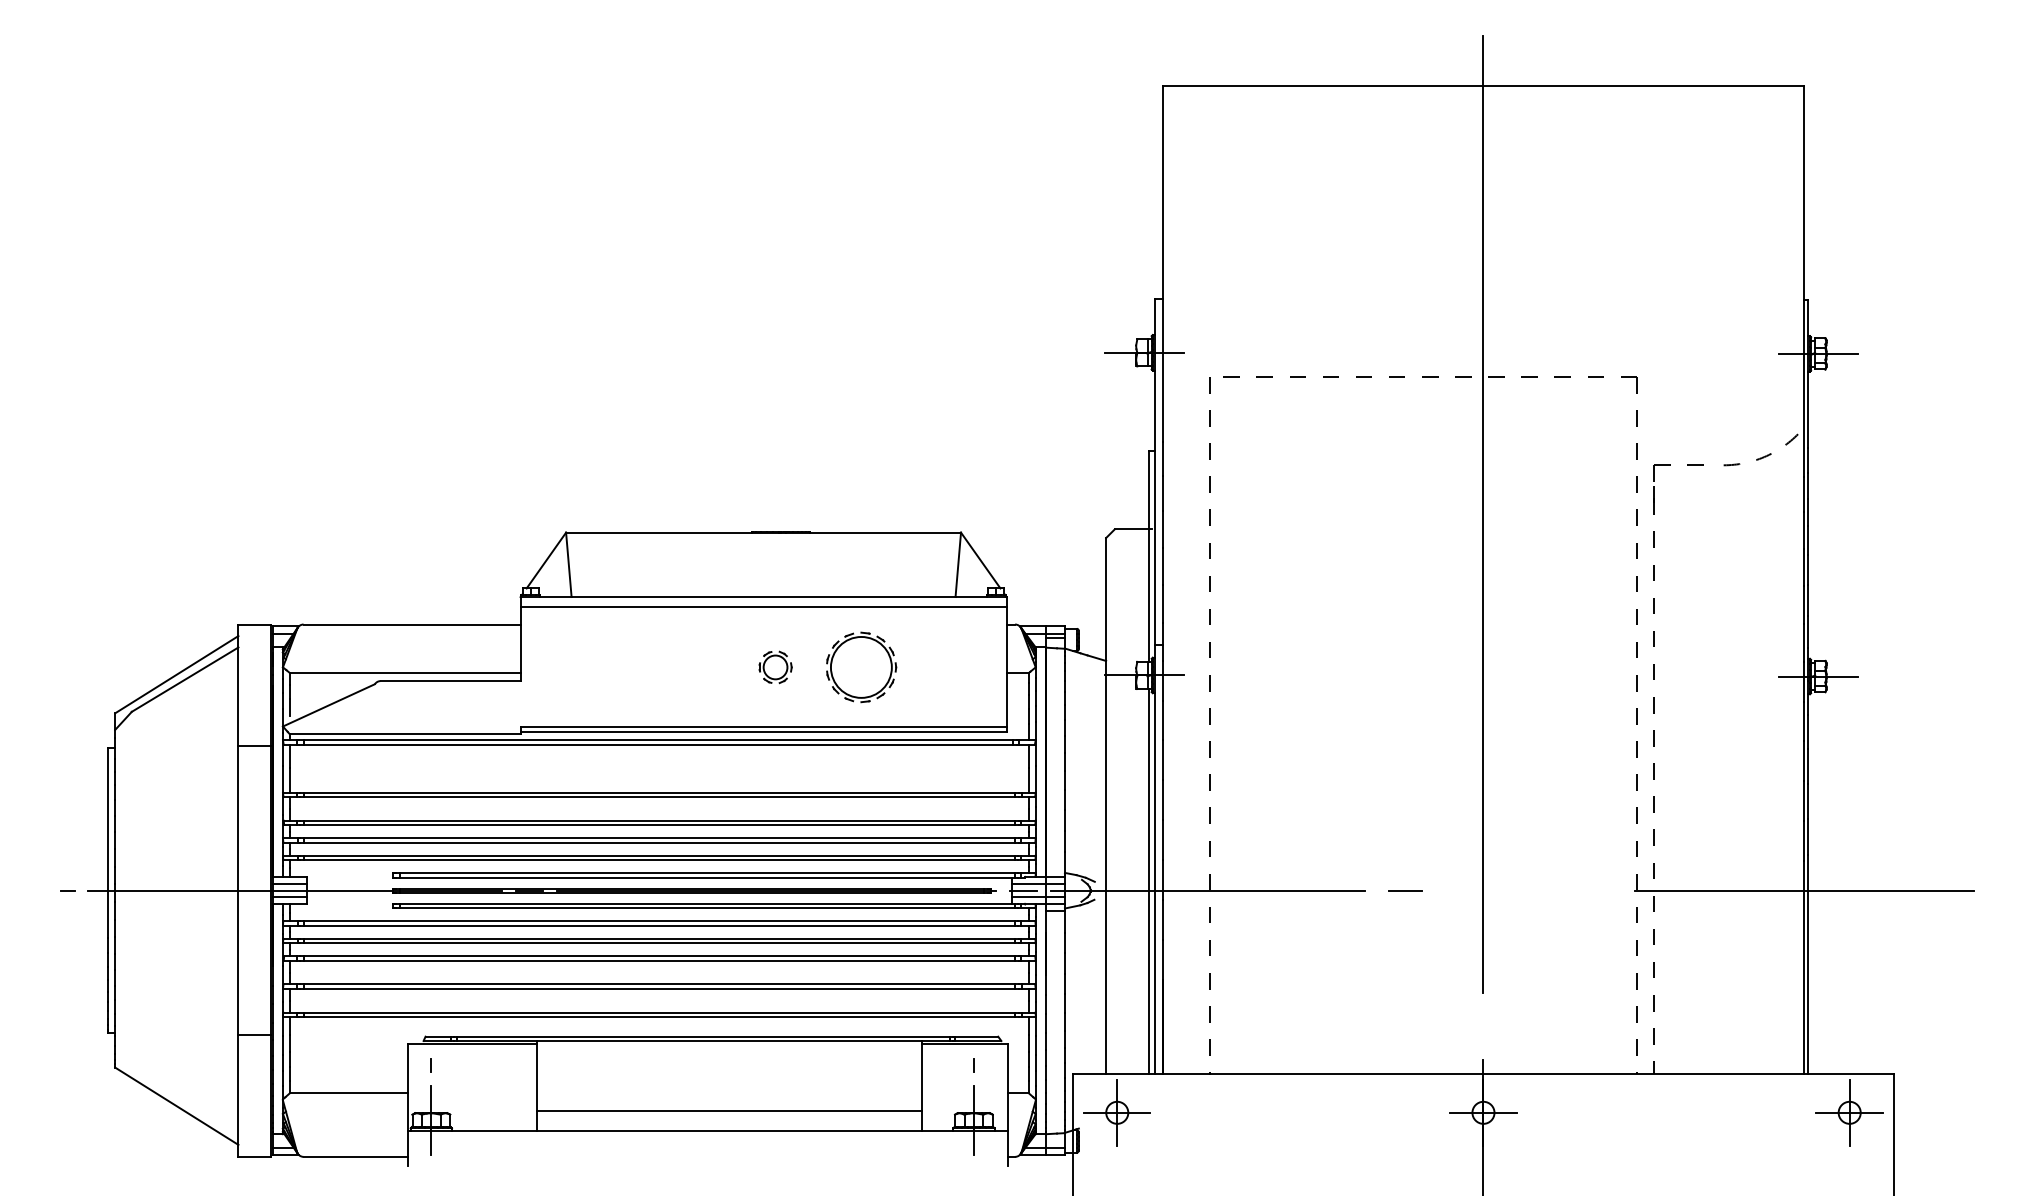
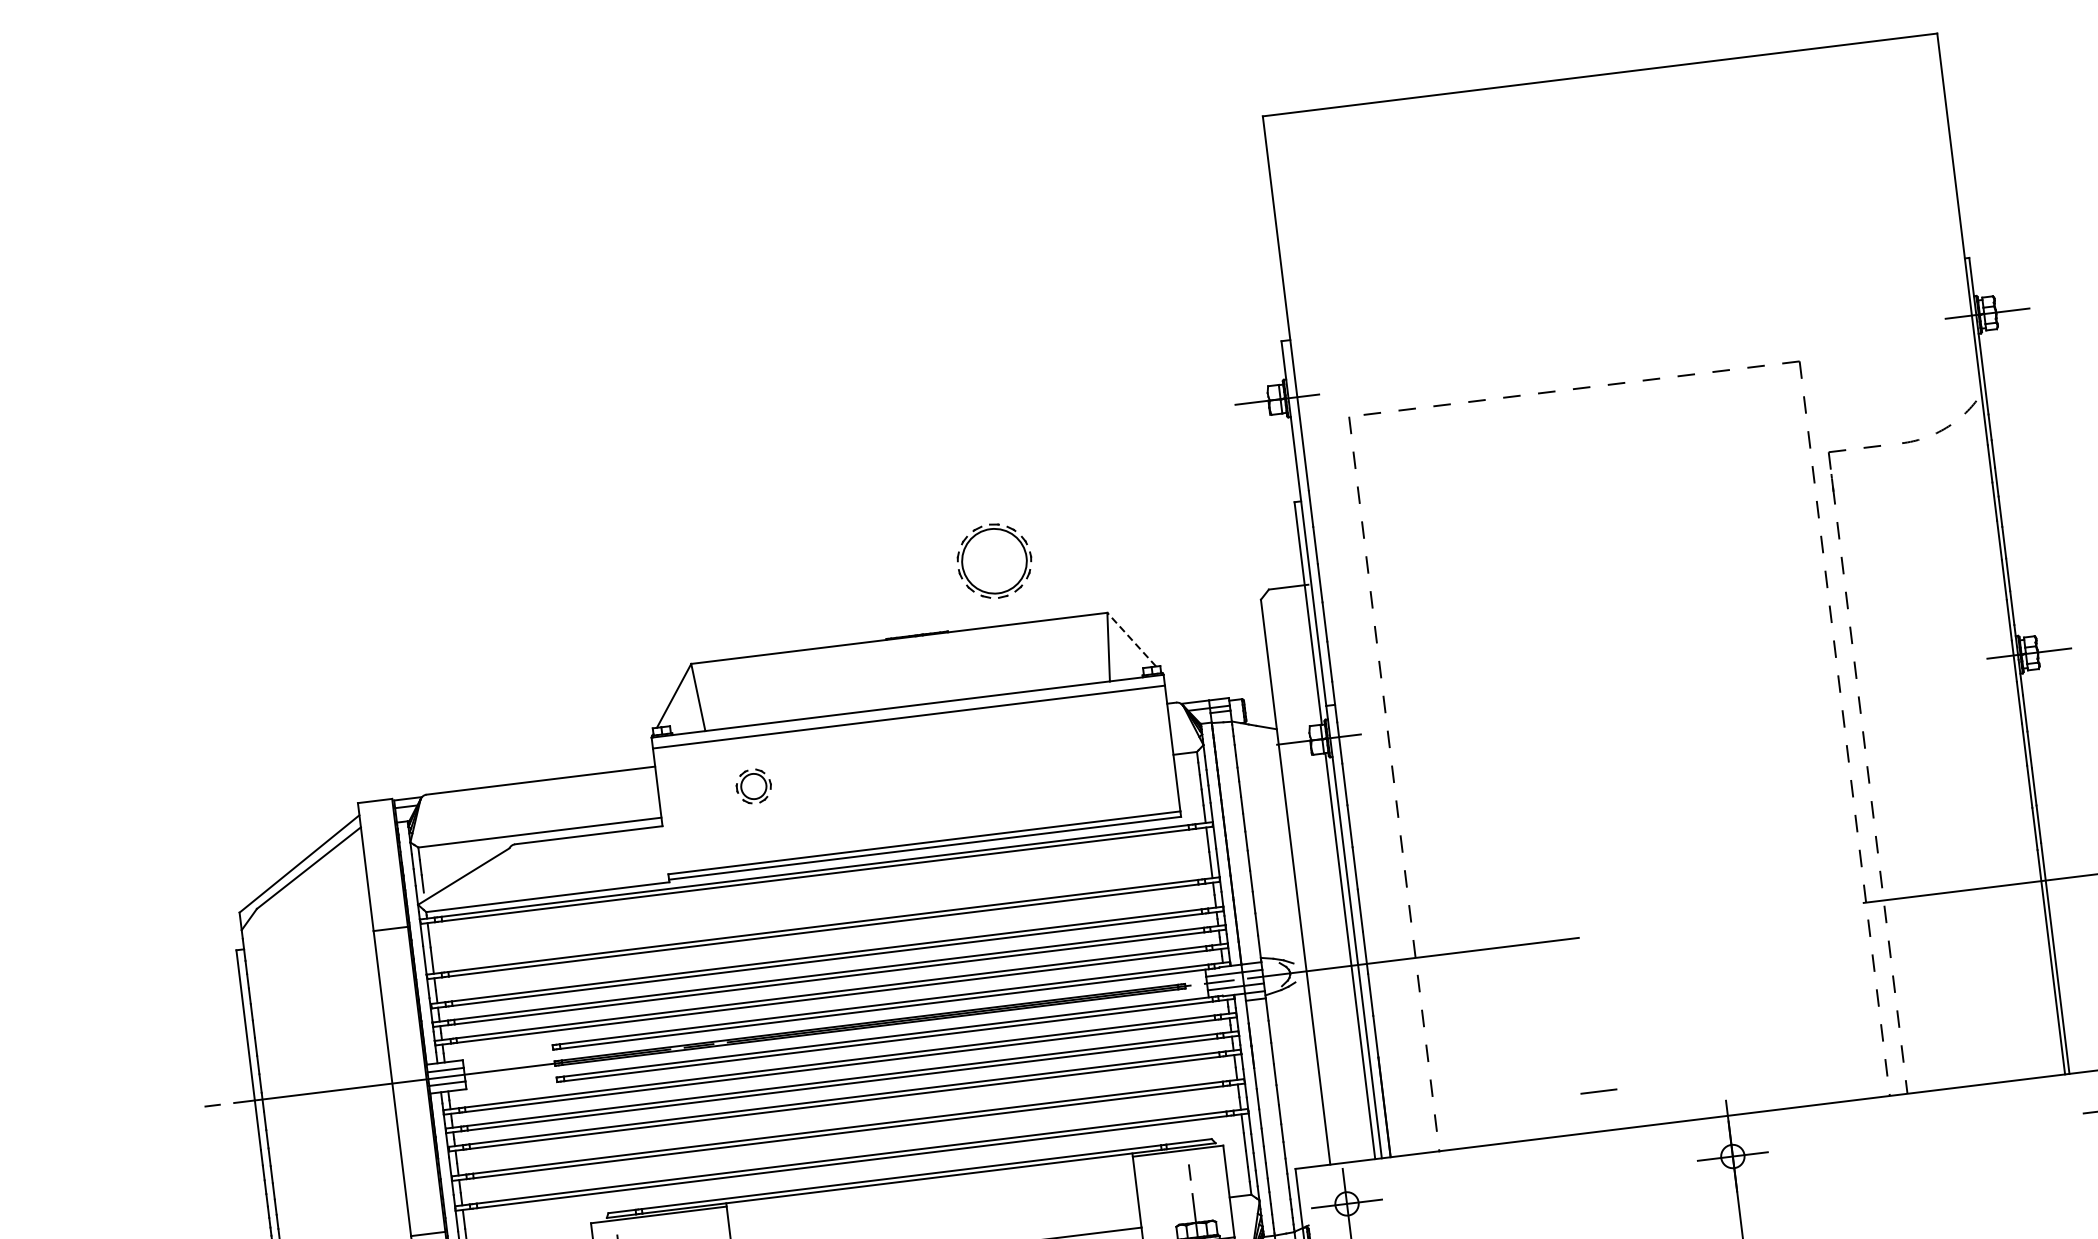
line: (1483, 514) -> (1655, 526), removed
line: (980, 560) -> (1131, 639), solid -> dashed
part: (775, 667) -> (753, 786), moved
part: (861, 667) -> (994, 561), moved
line: (1405, 890) -> (1598, 1091), moved

